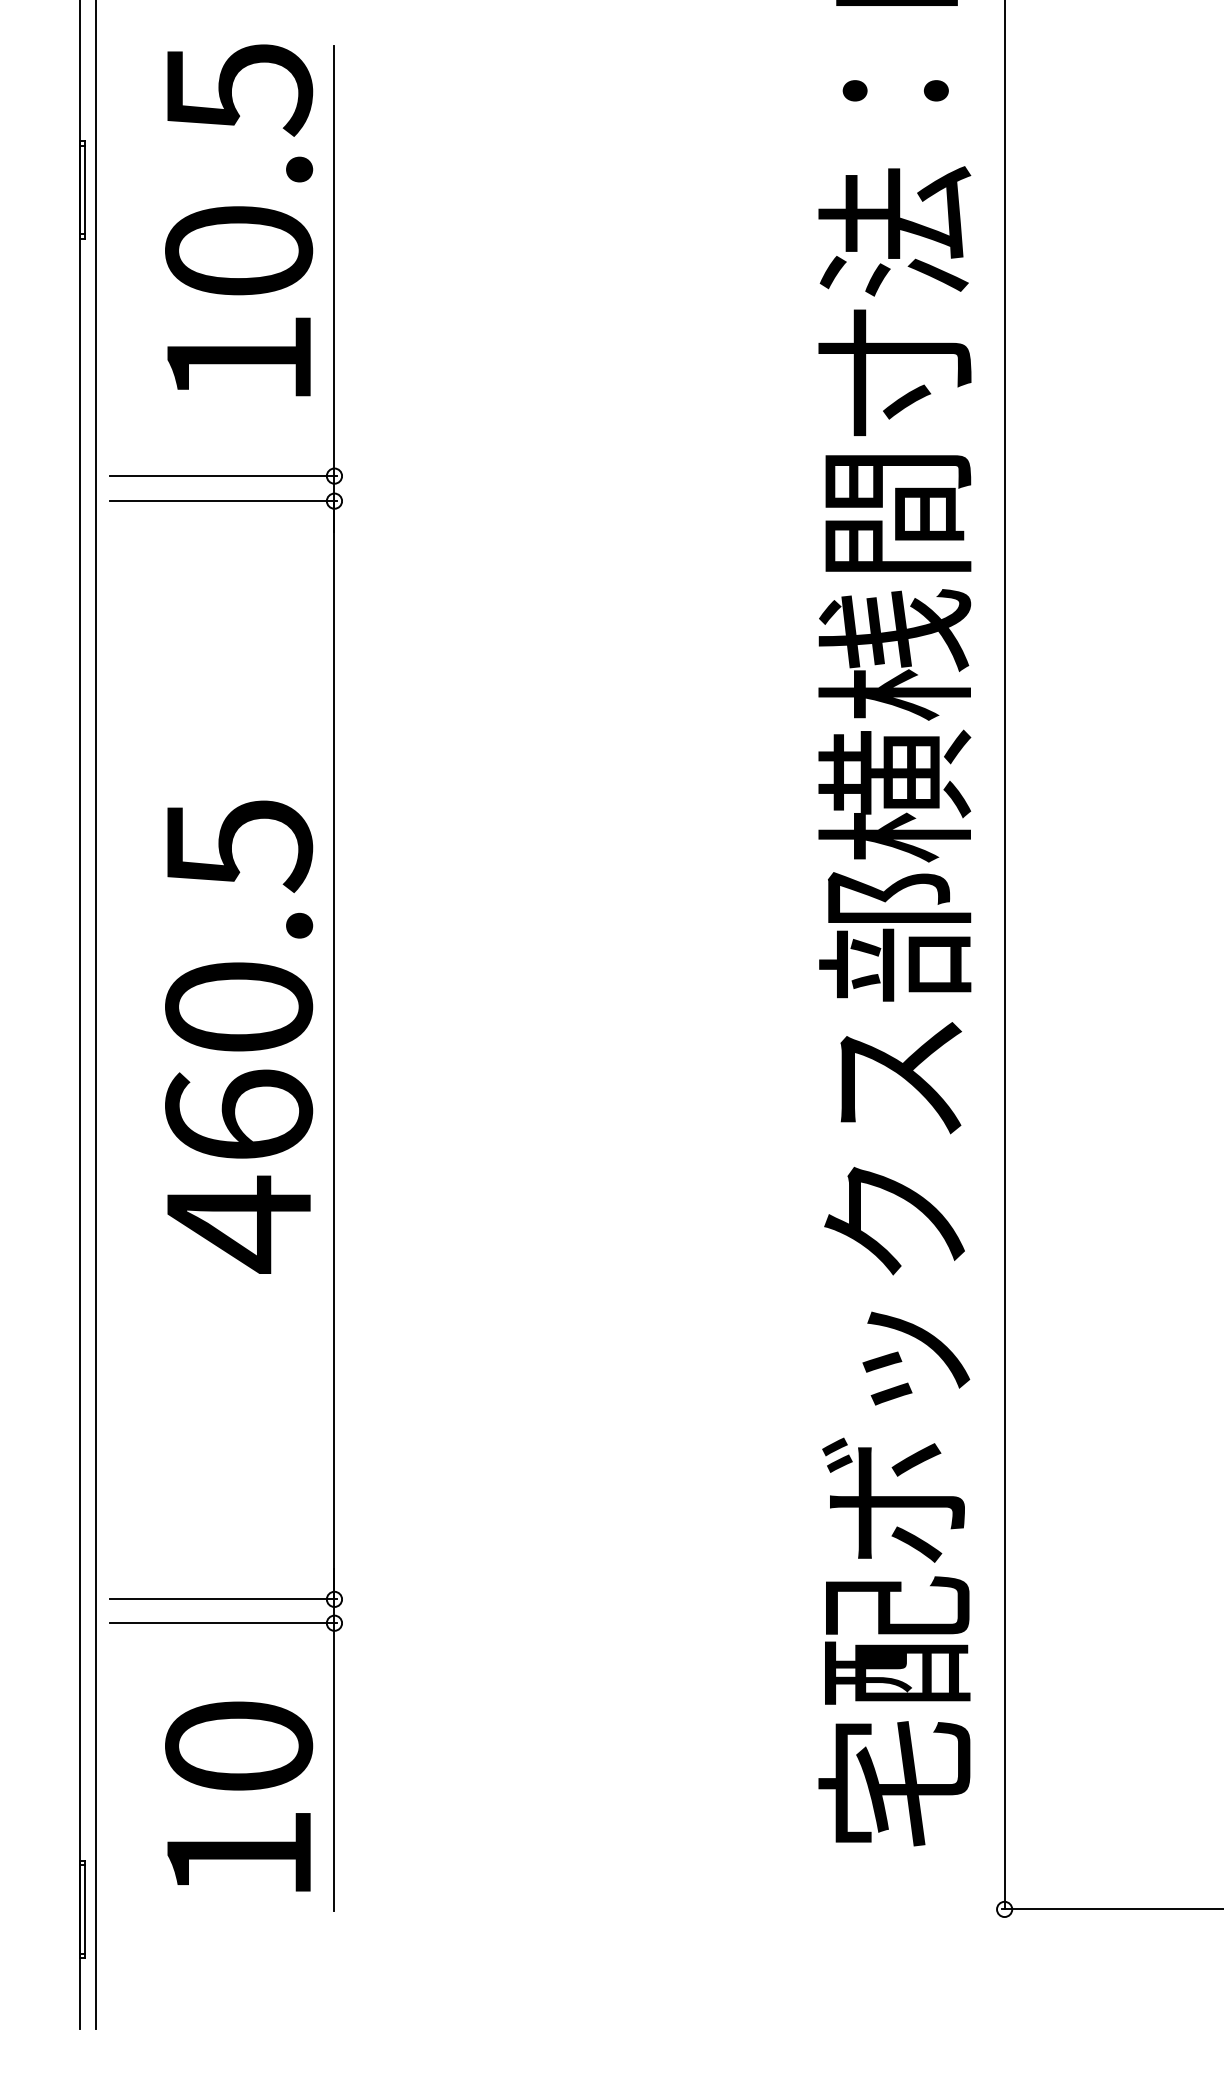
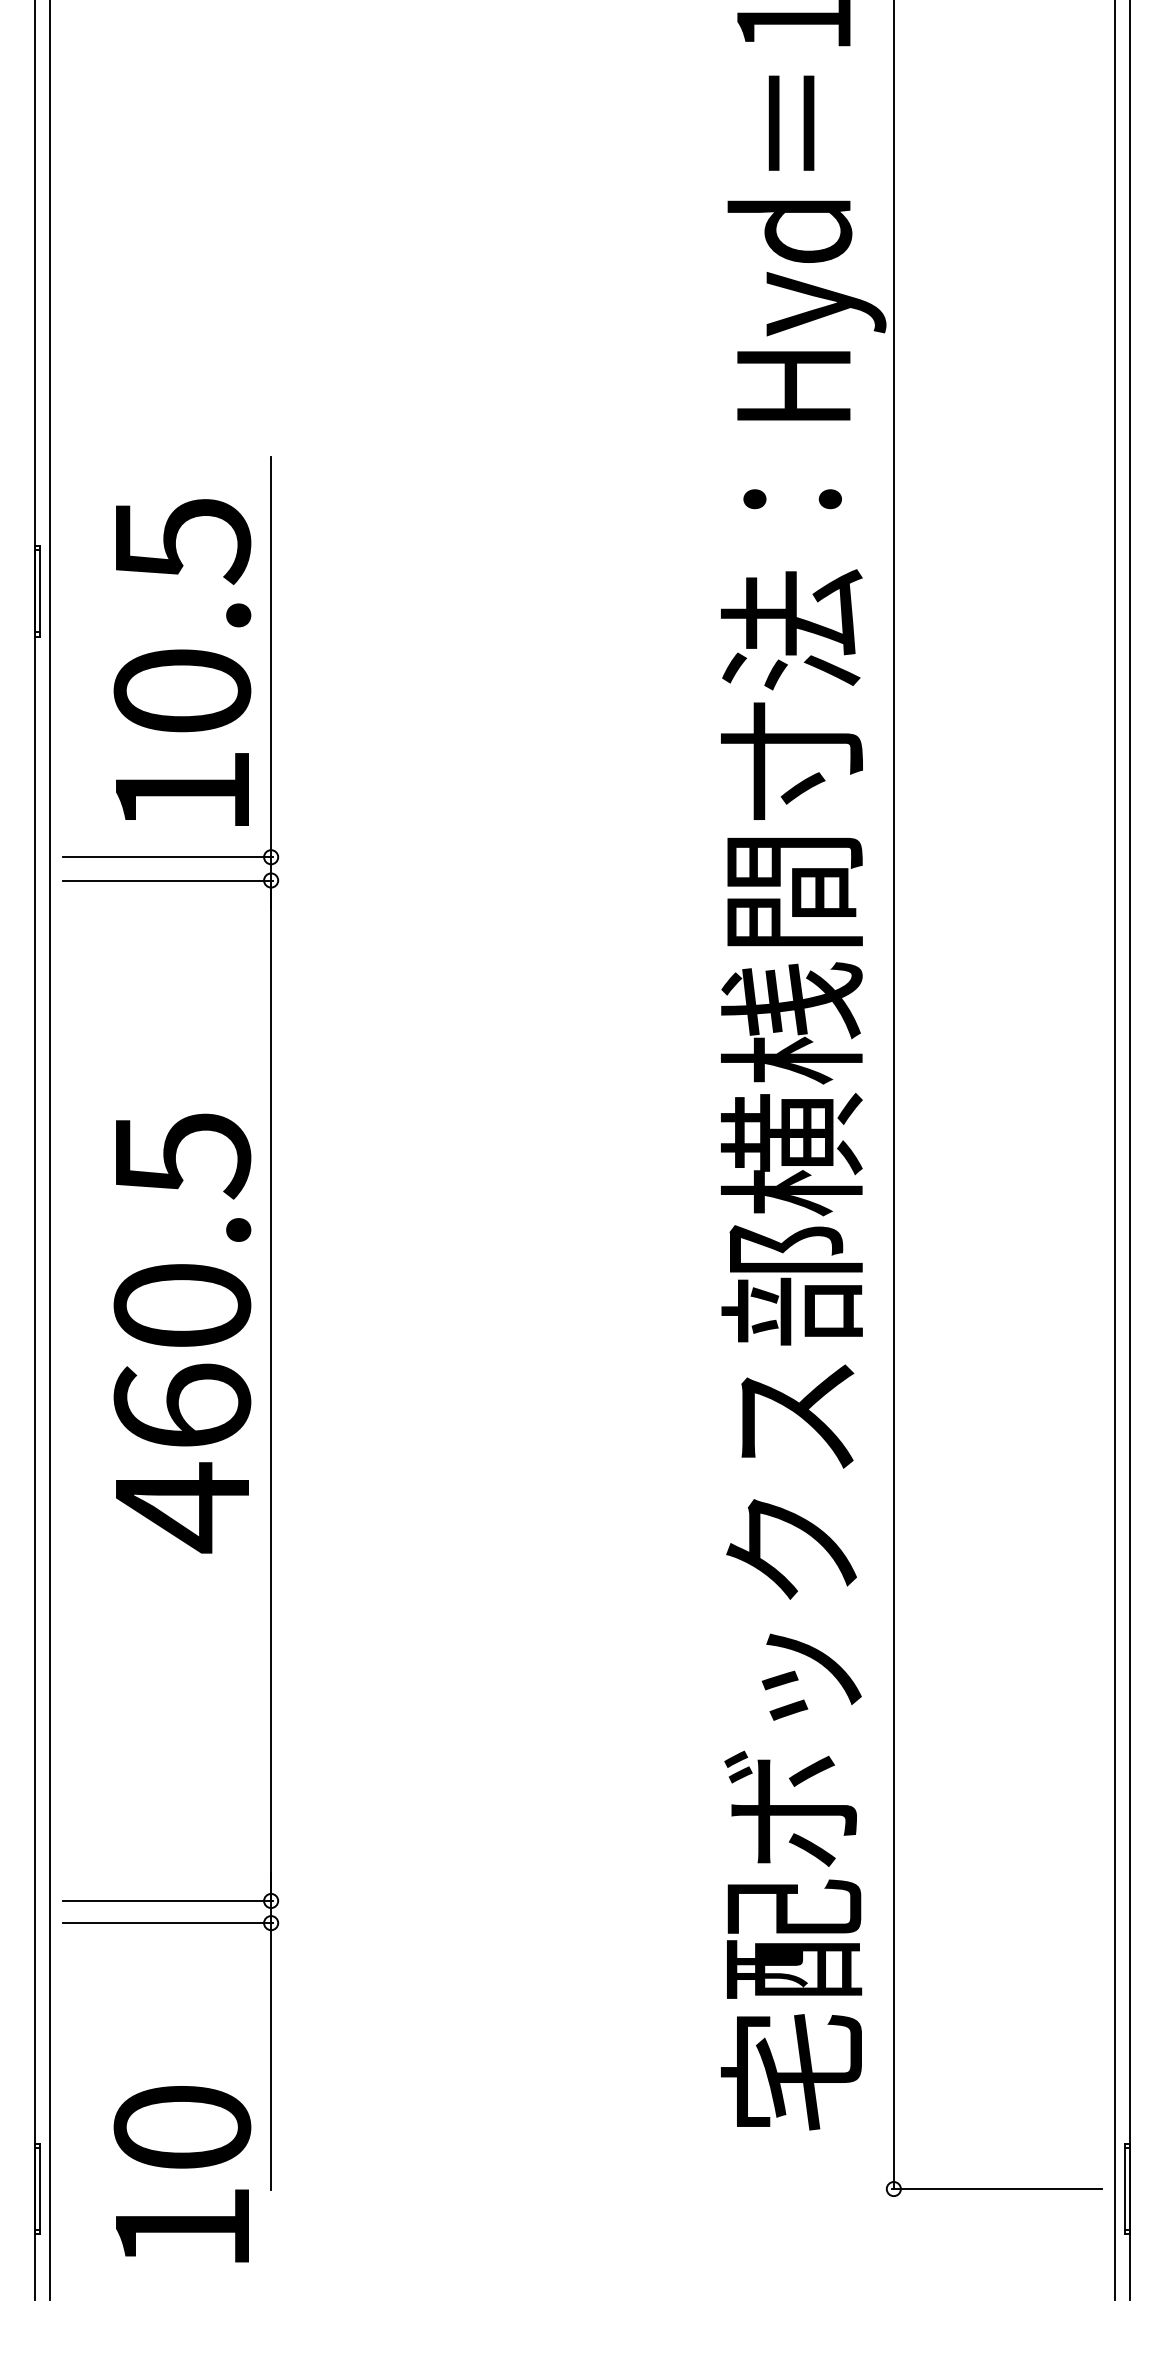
text: (239, 220) -> (182, 662), moved
text: (239, 1037) -> (182, 1333), moved
text: (239, 1796) -> (182, 2174), moved

